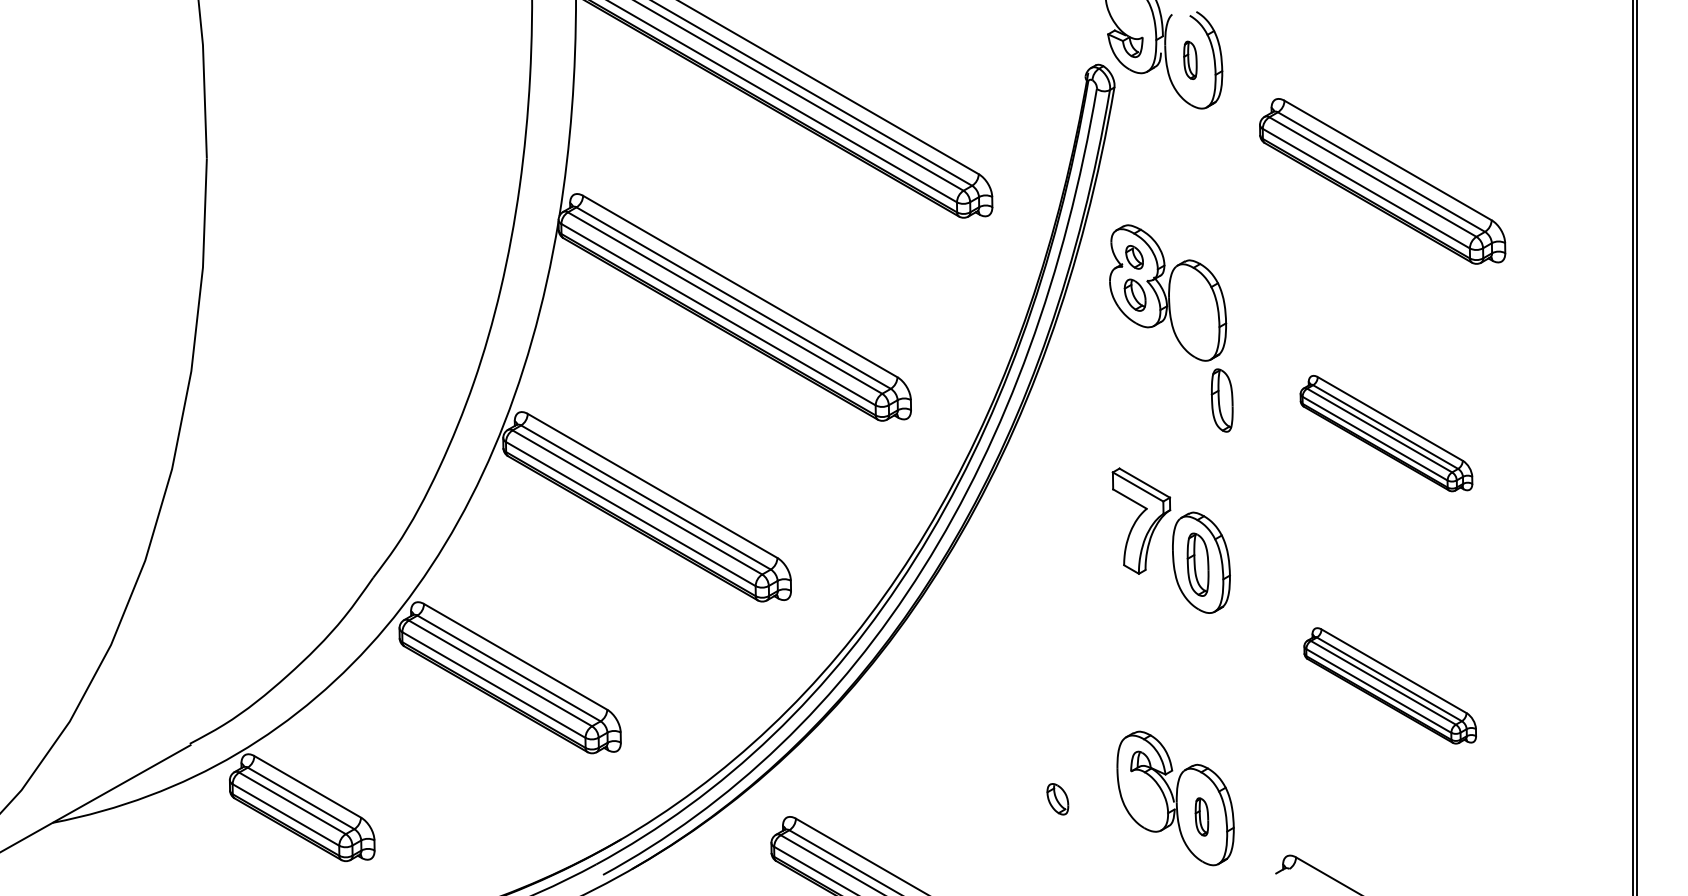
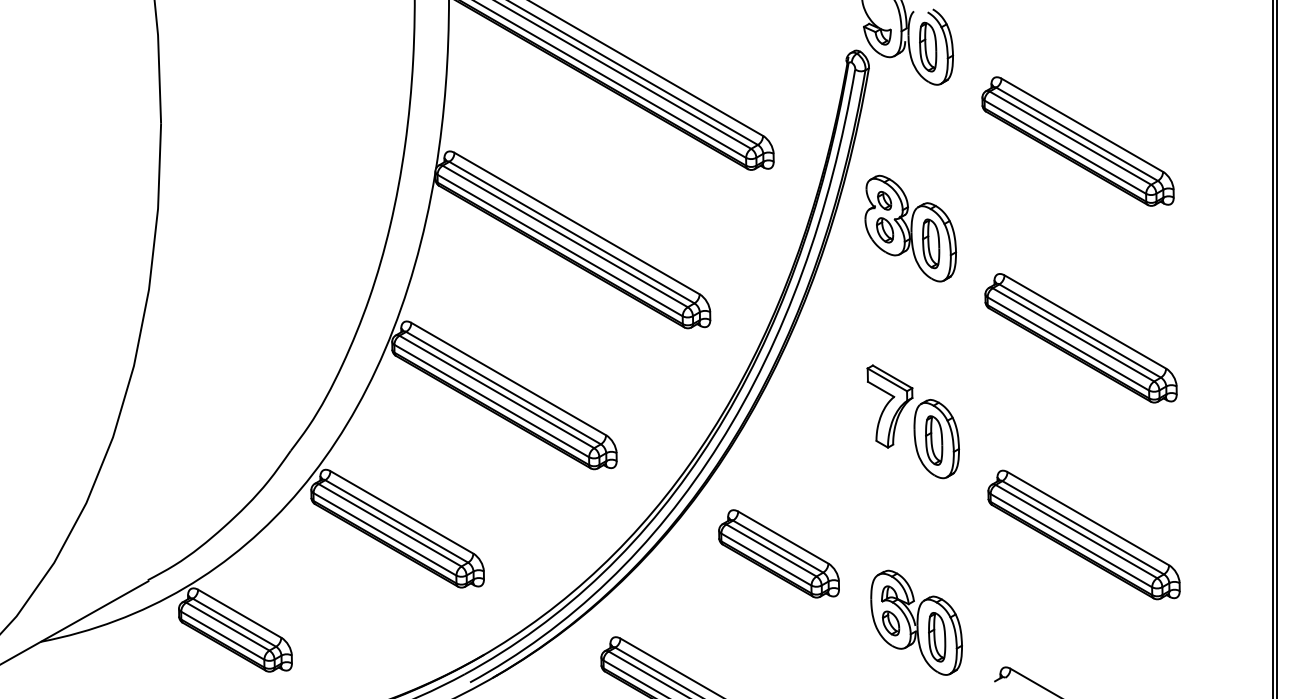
part: (1190, 60) -> (928, 47), size x1.67
part: (1221, 400) -> (930, 243), moved
part: (1386, 433) -> (1081, 338), size x1.43
part: (1389, 685) -> (1083, 534), size x1.43
part: (999, 709) -> (779, 553), added
part: (1057, 799) -> (890, 623), moved
part: (1201, 816) -> (936, 636), size x1.67

